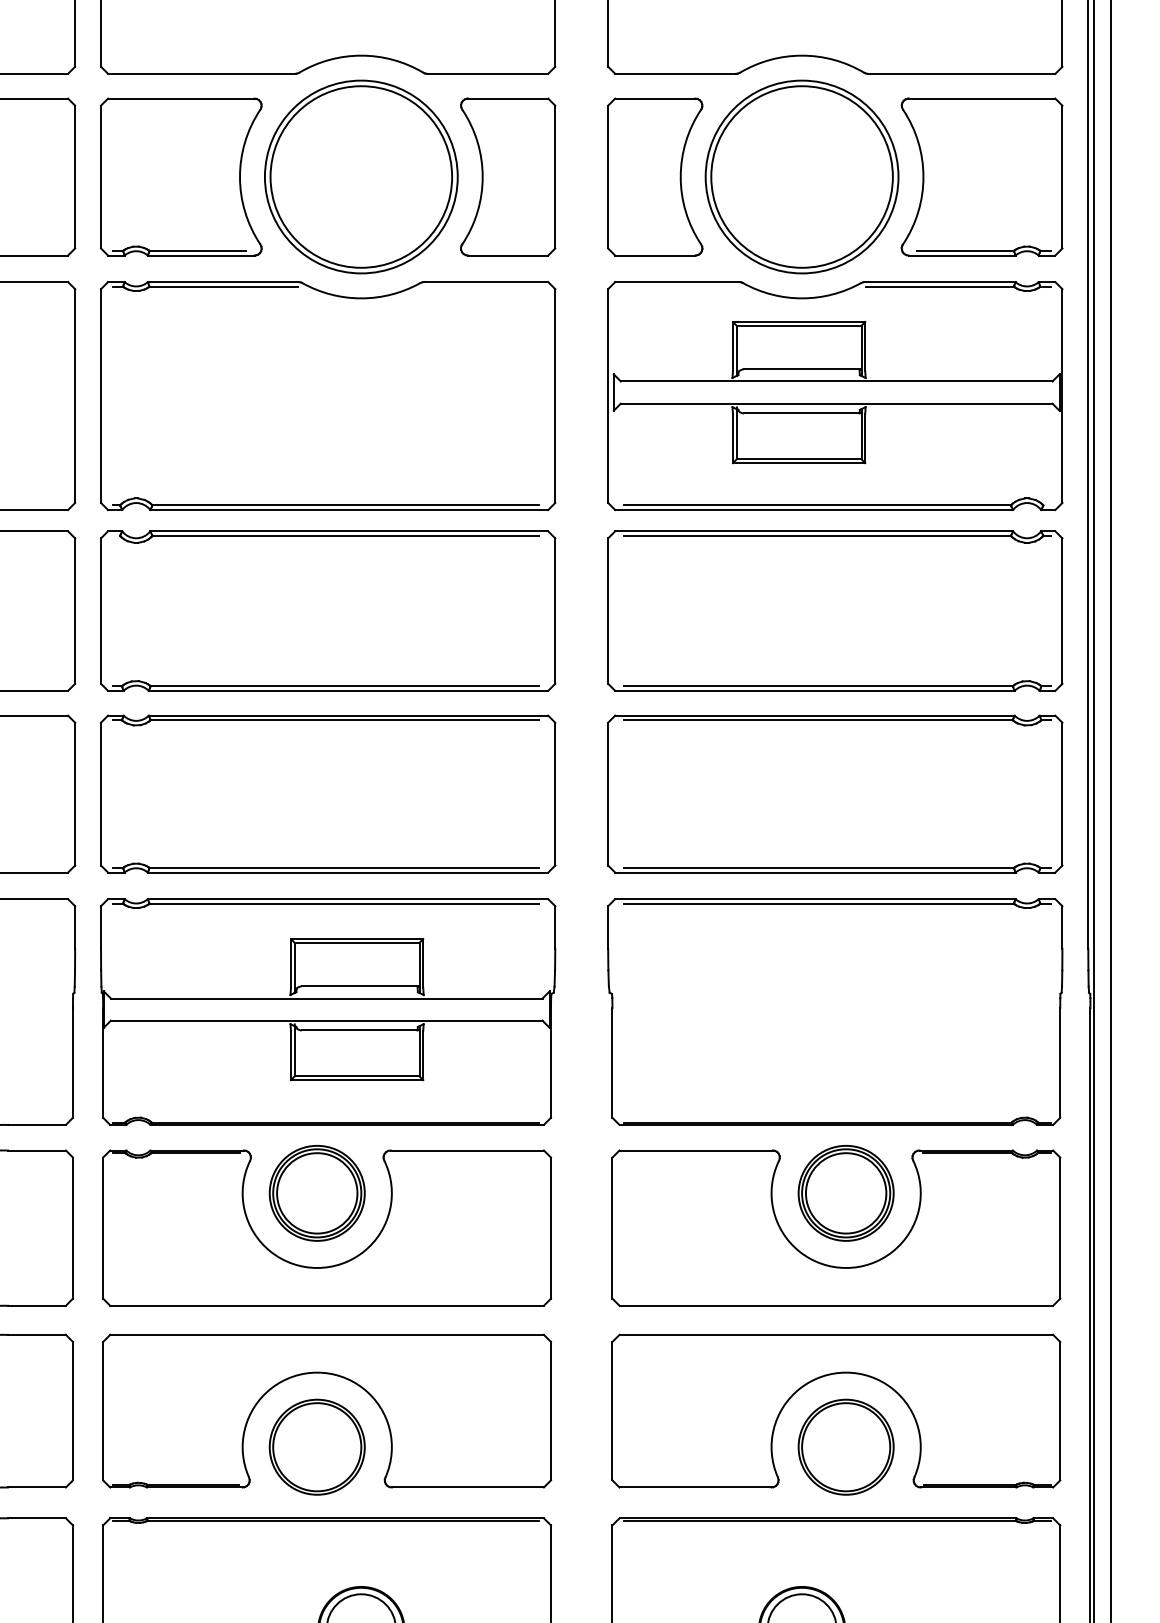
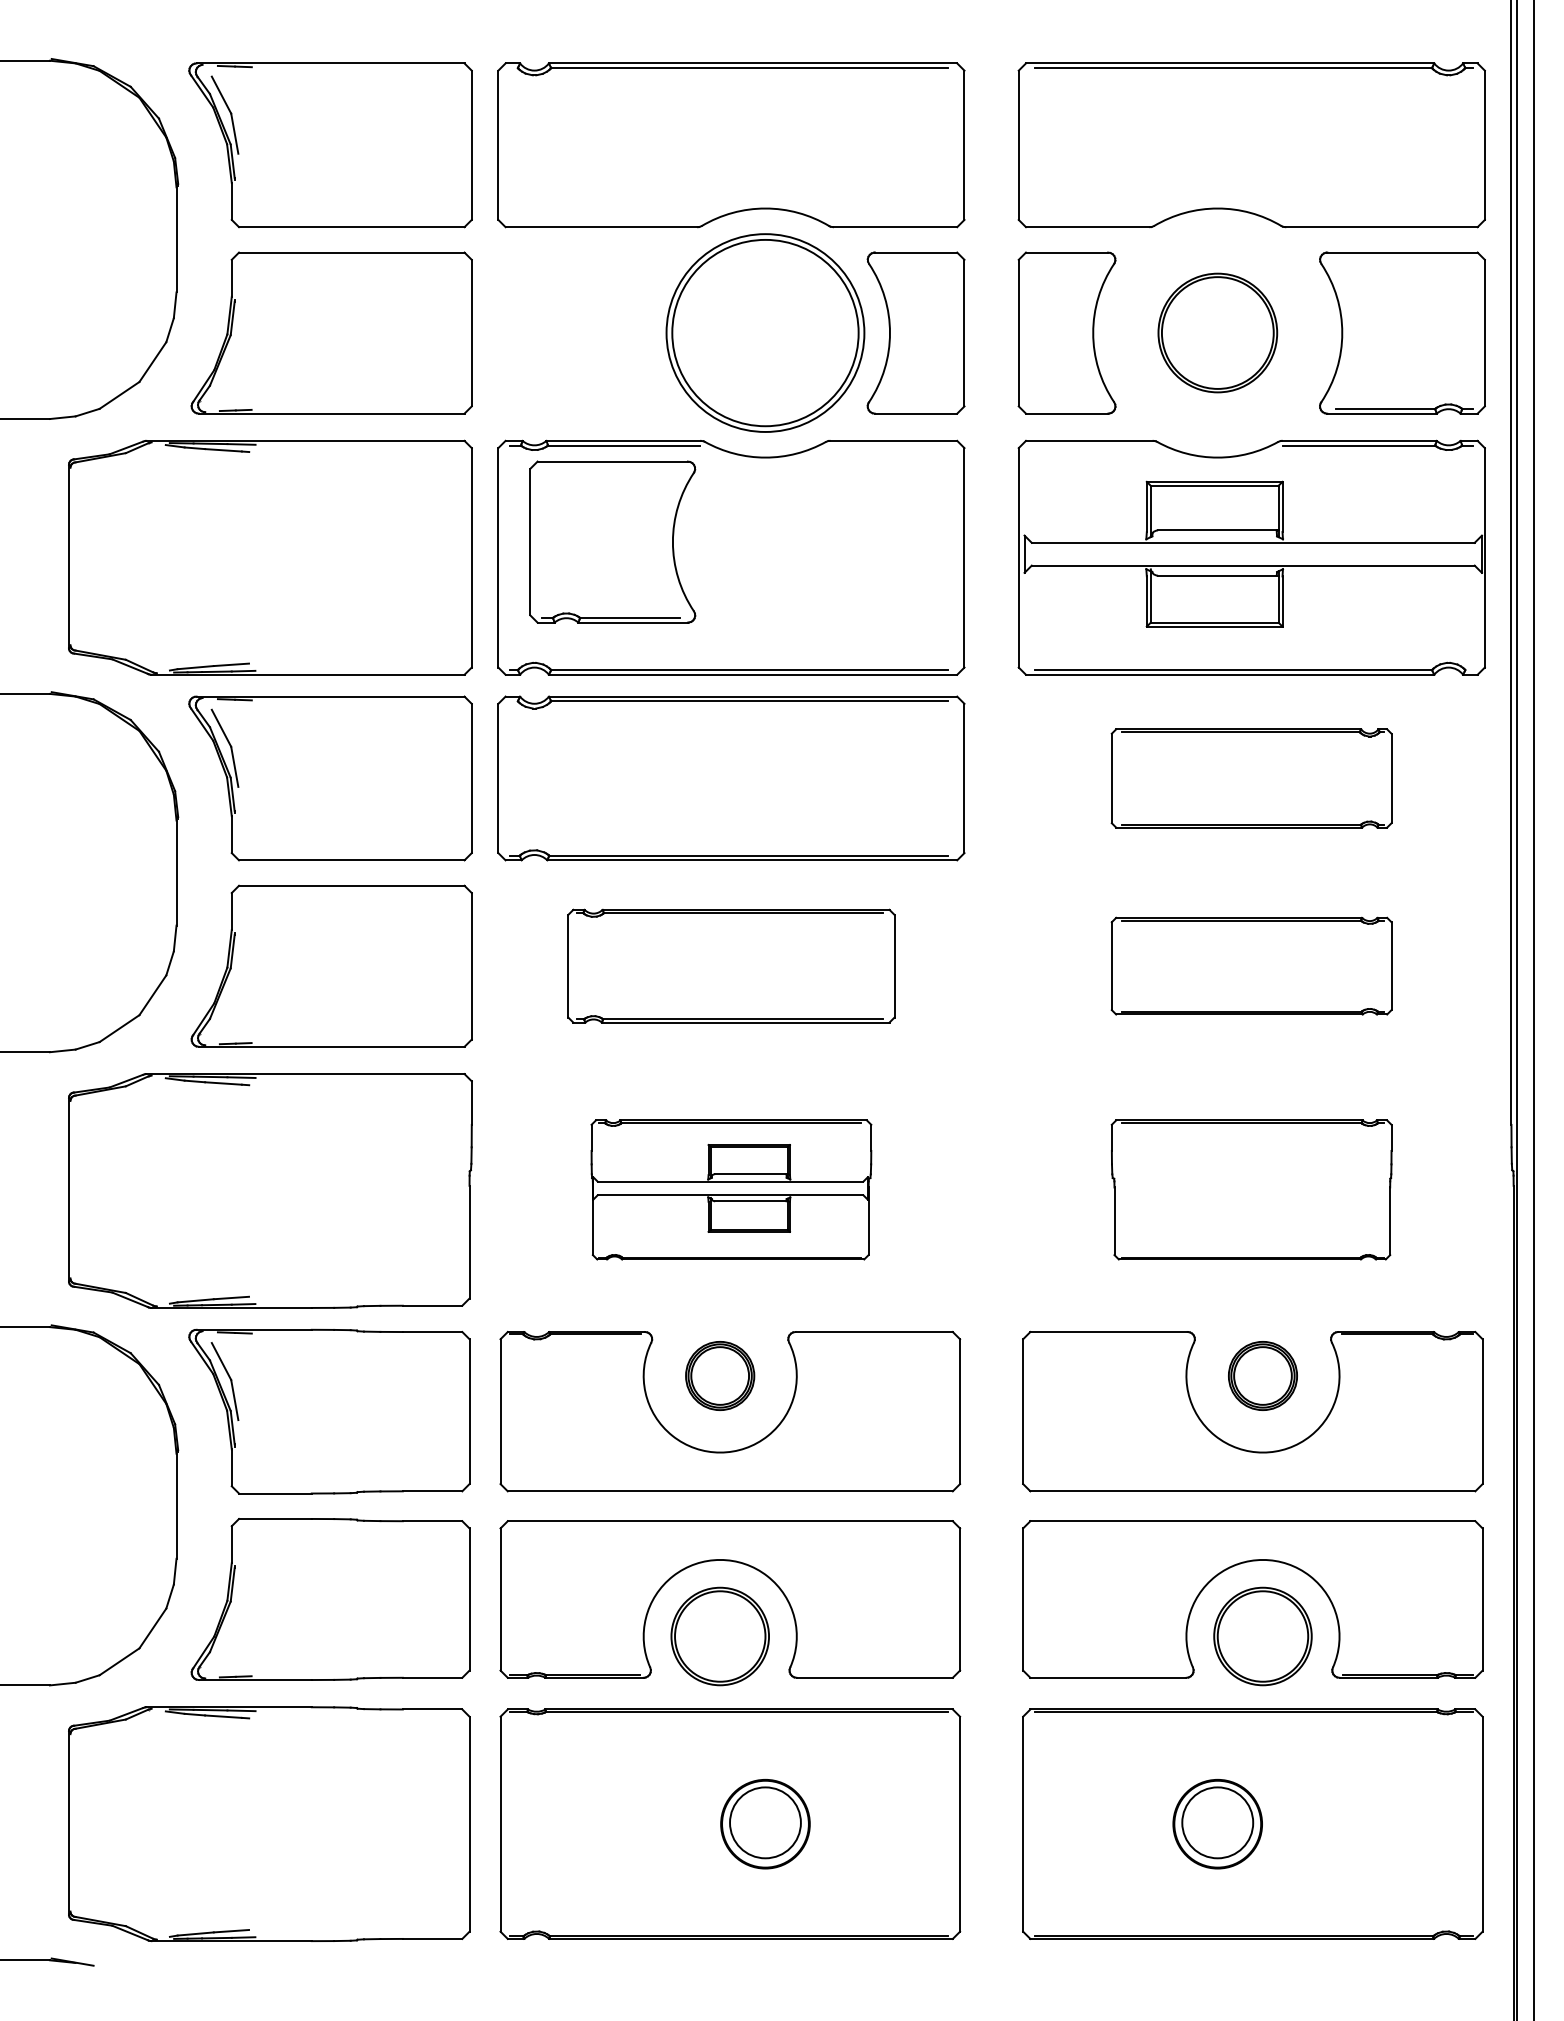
part: (181, 176) -> (612, 541), moved
part: (801, 176) -> (1217, 332), size x0.6
part: (834, 611) -> (1251, 778), size x0.6
part: (328, 793) -> (731, 965), size x0.7
part: (834, 793) -> (1251, 965), size x0.6
part: (328, 1011) -> (731, 1189), size x0.6
part: (834, 1011) -> (1251, 1189), size x0.6
part: (316, 1192) -> (719, 1375), size x0.7
part: (845, 1192) -> (1262, 1375), size x0.7

